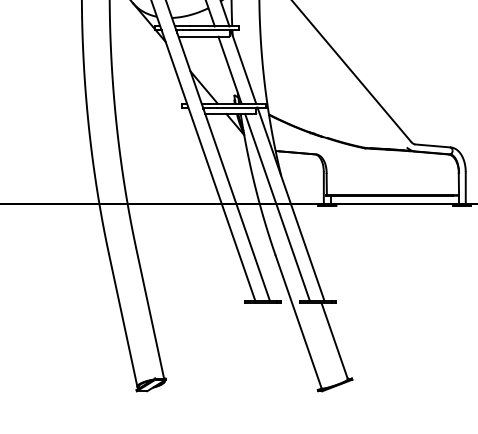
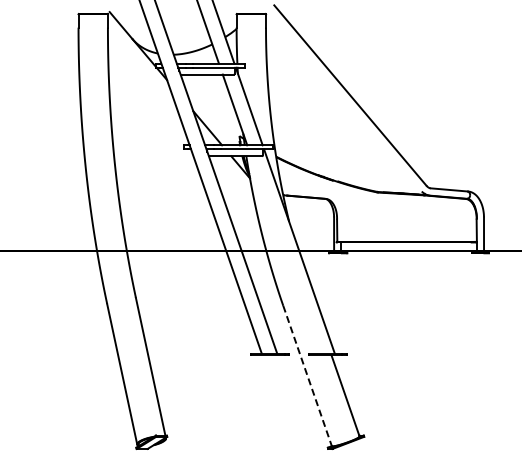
line: (277, 208) -> (285, 255), removed
line: (298, 322) -> (307, 376), solid -> dashed

